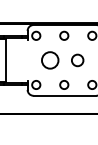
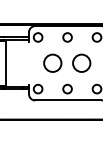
circle: (77, 60) -> (81, 63), size x1.43

